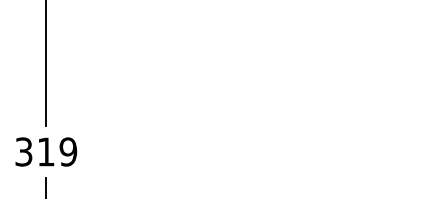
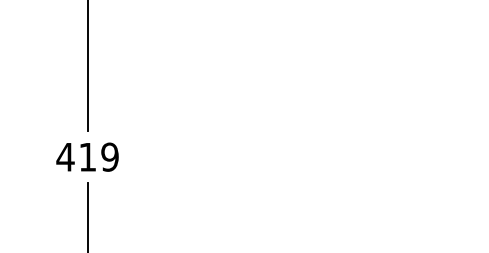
text: (23, 151) -> (65, 156), 319 -> 419

